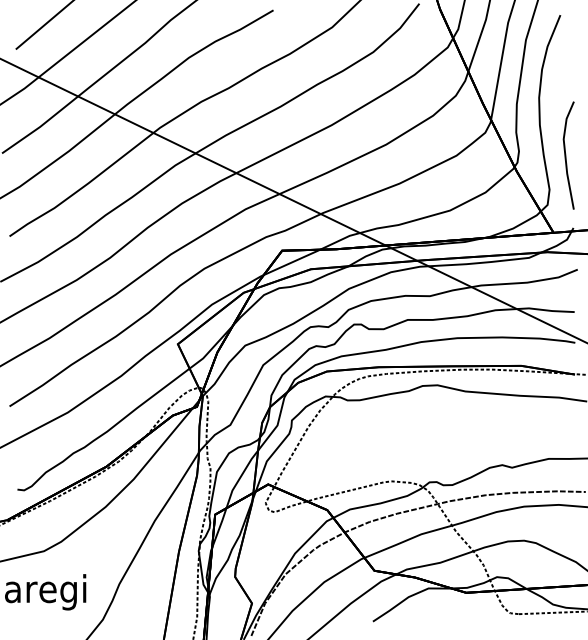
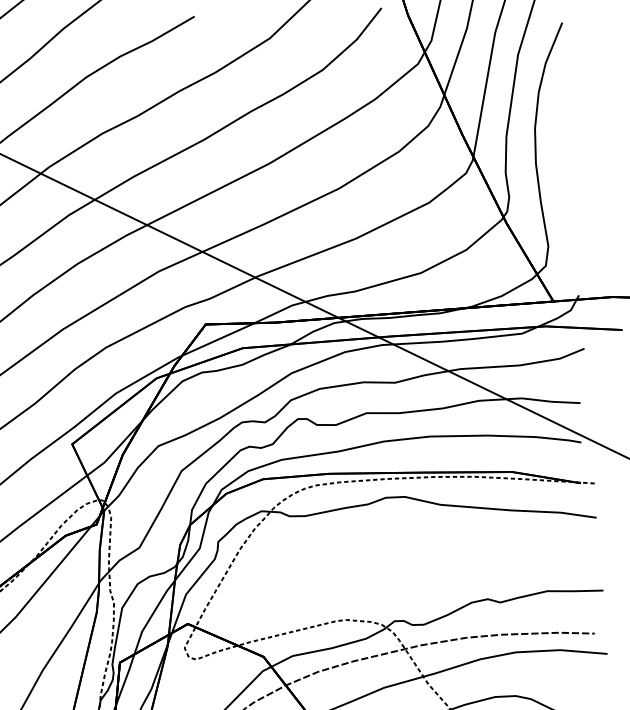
line: (566, 155) -> (570, 202), removed

